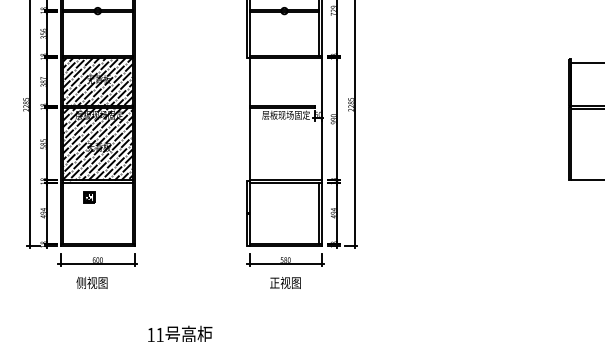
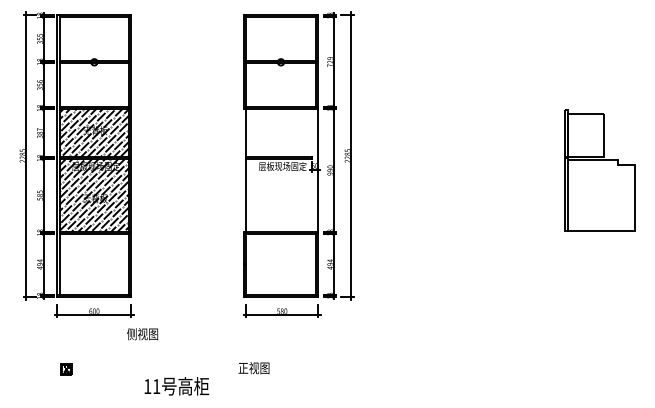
part: (88, 197) -> (66, 369), moved
text: (91, 283) -> (142, 334), moved
text: (284, 283) -> (253, 368), moved

